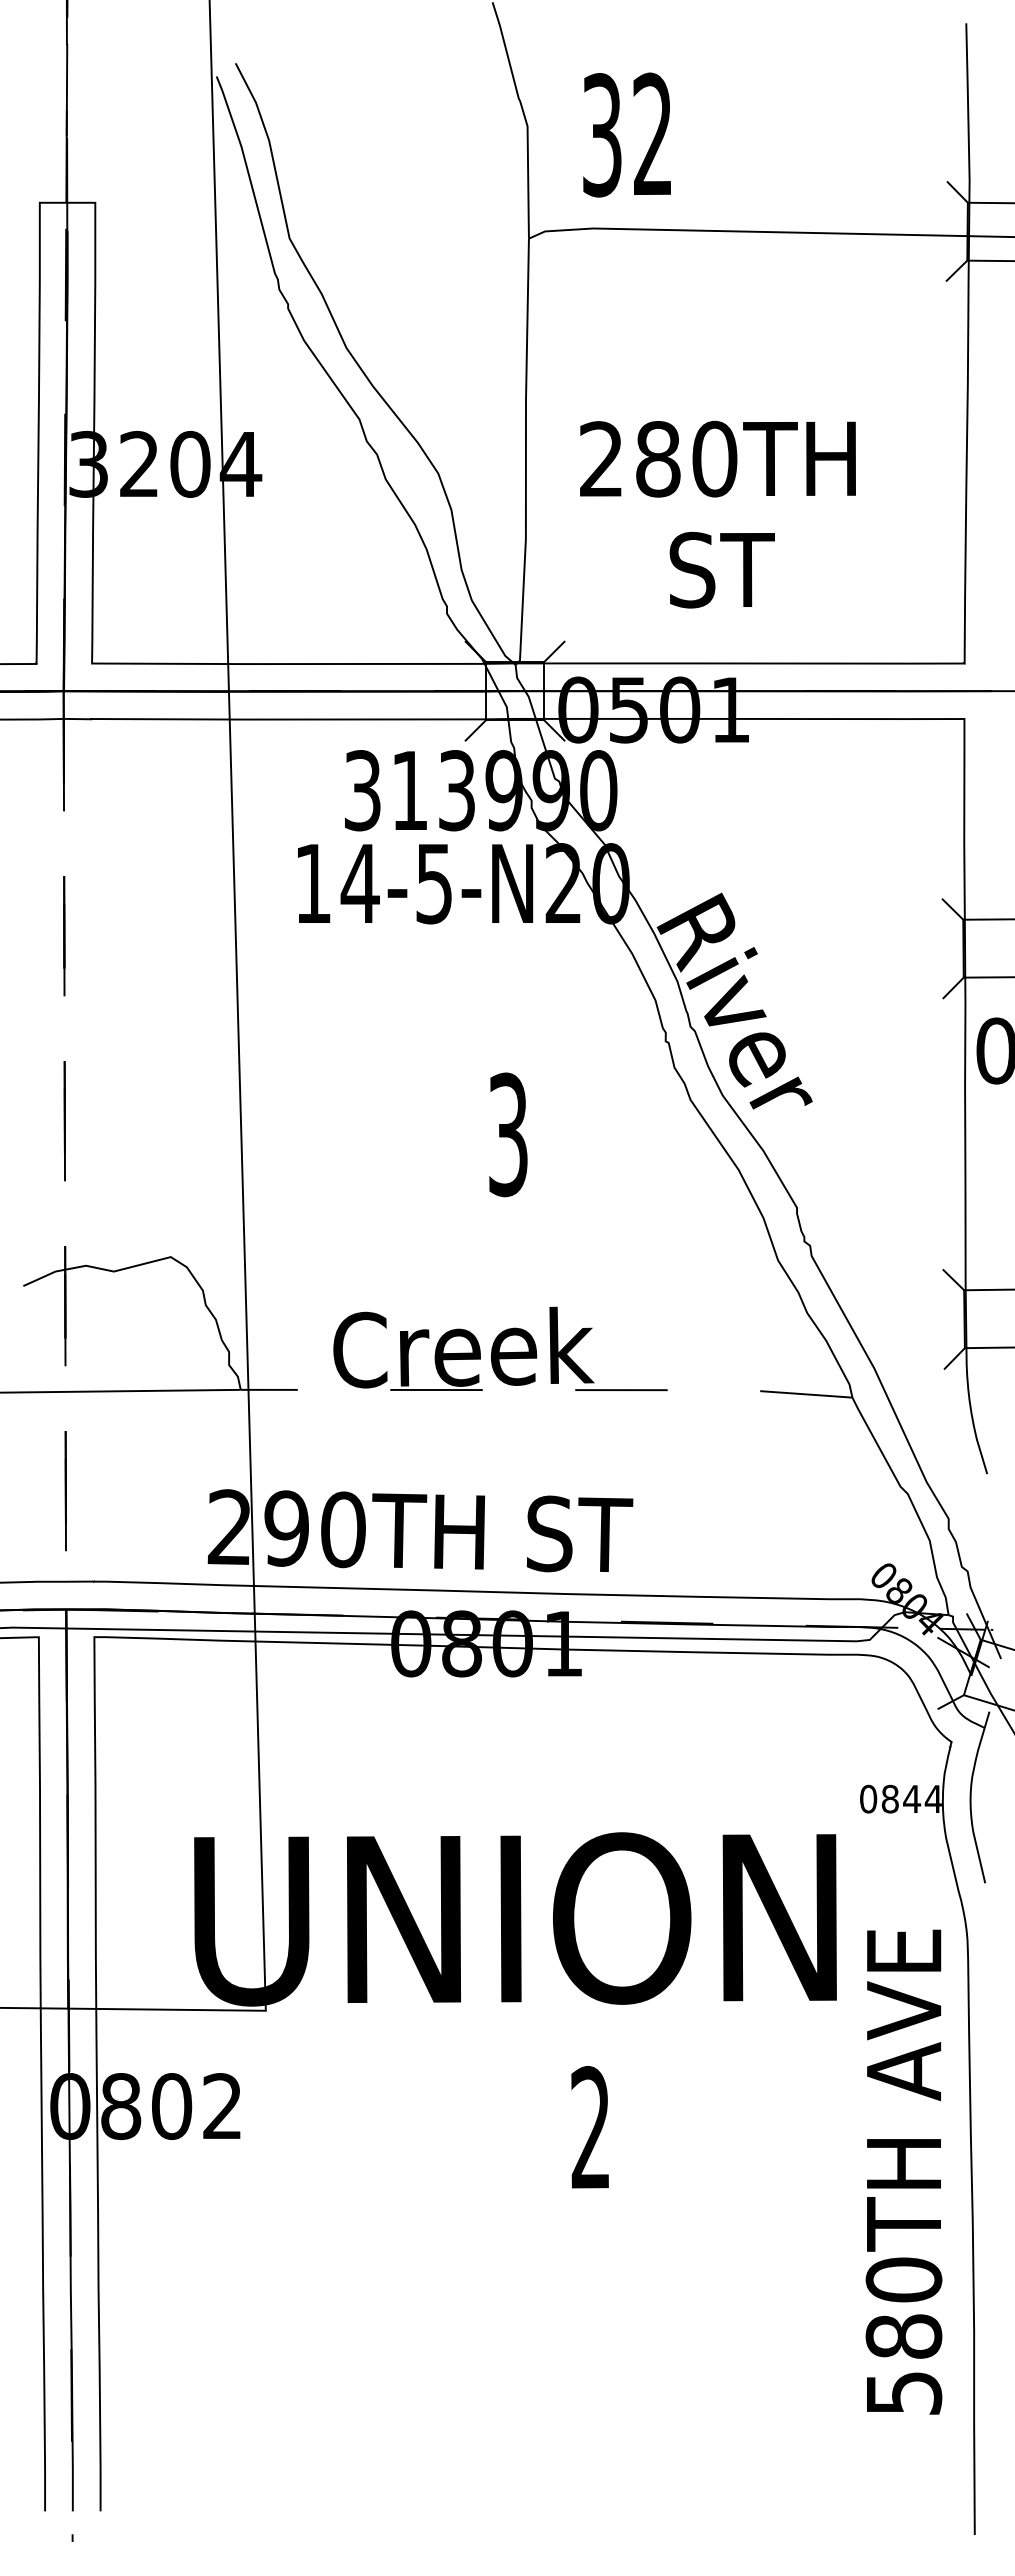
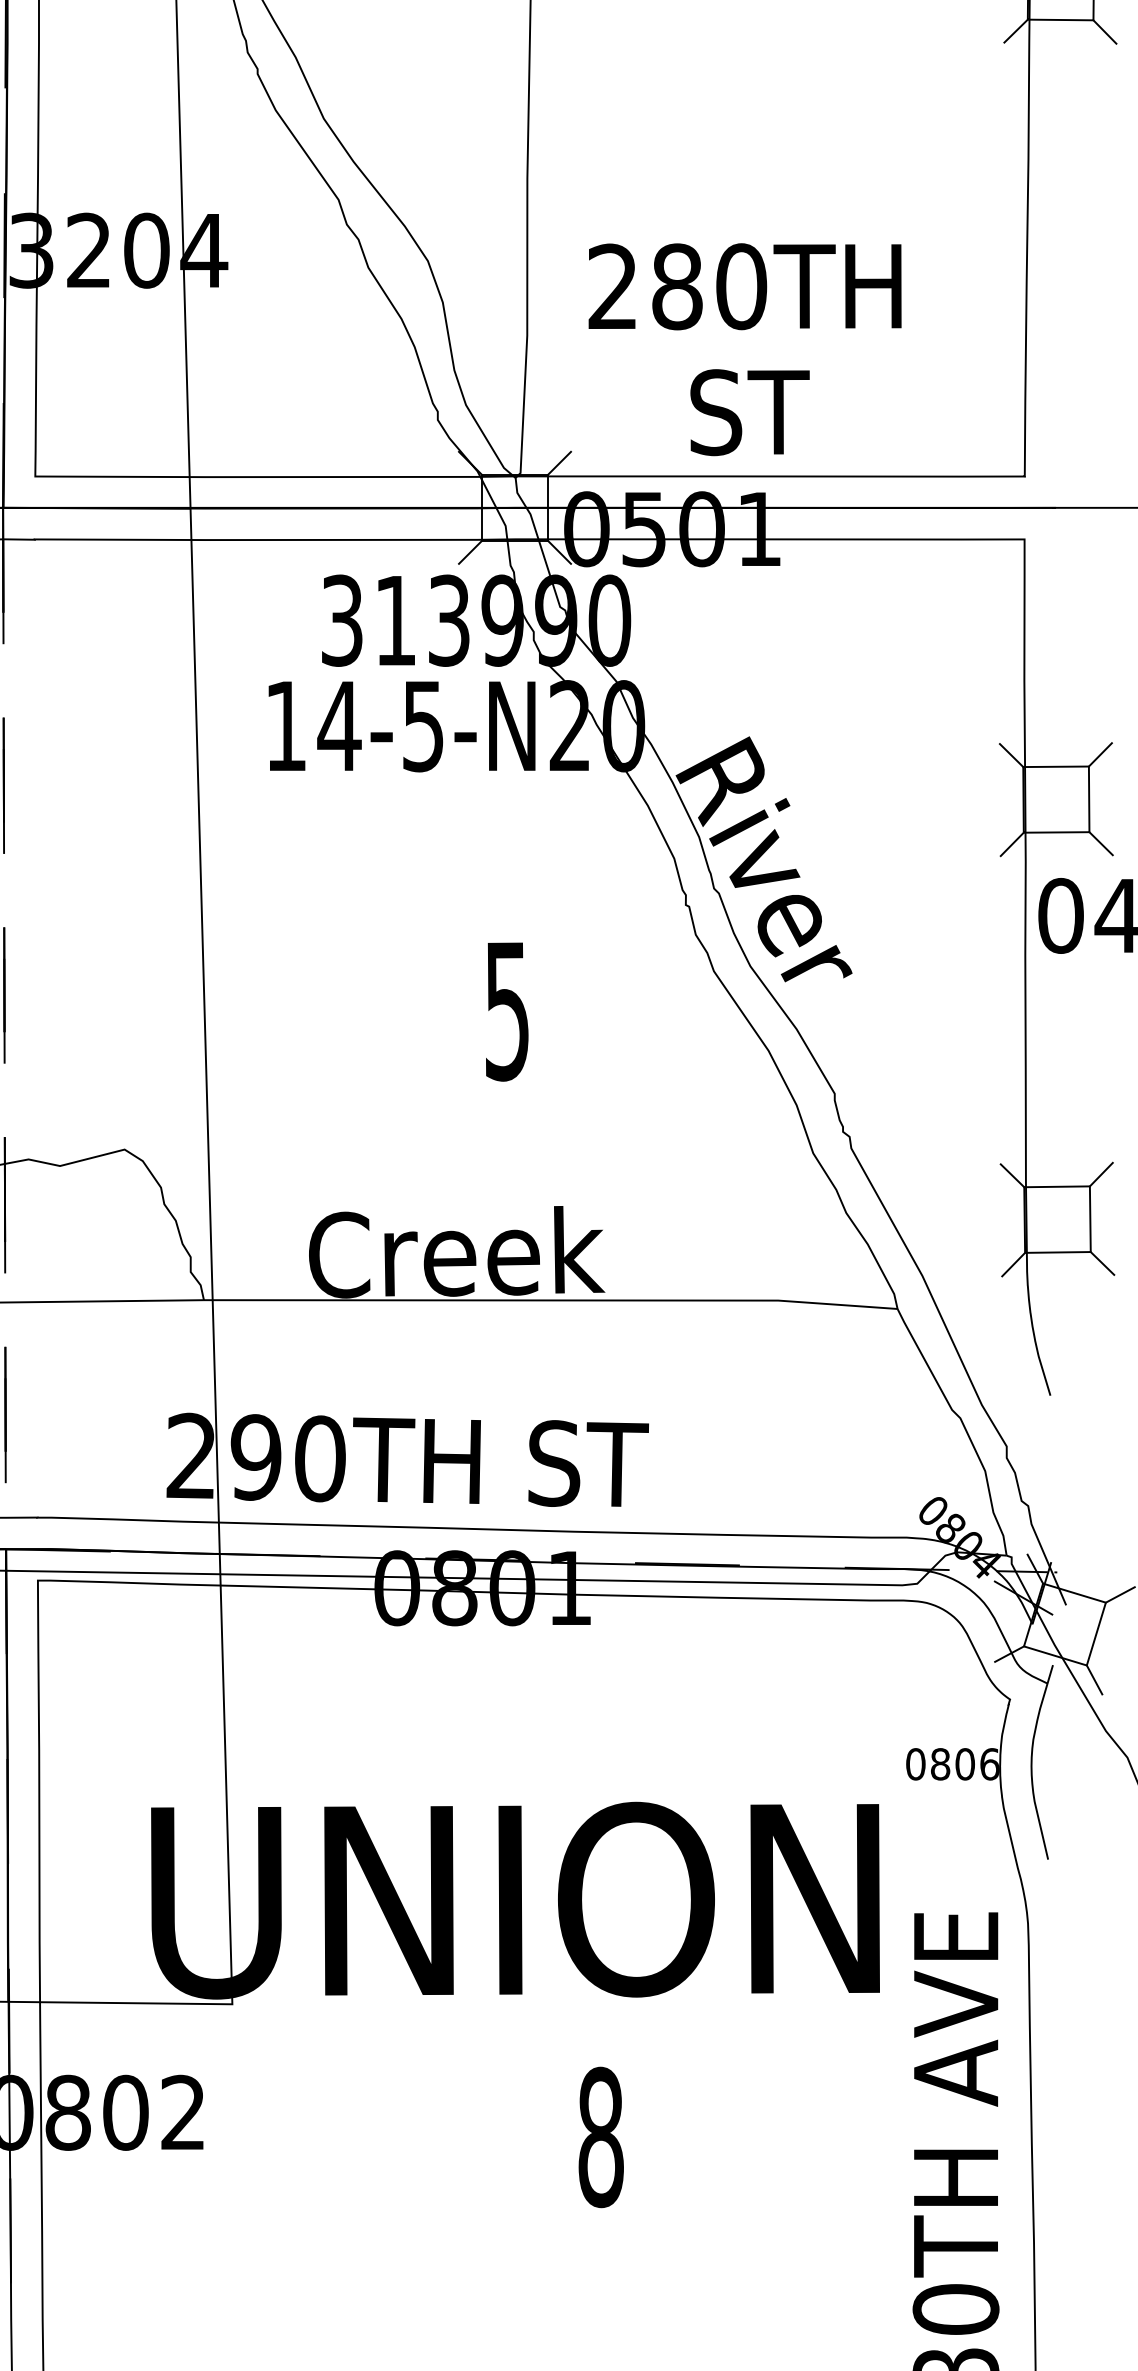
text: (717, 514) -> (744, 349), moved
text: (508, 1134) -> (507, 1010), 3 -> 5
line: (547, 1390) -> (551, 1300), dashed -> solid
text: (922, 1798) -> (977, 1763), 0844 -> 0806
text: (591, 2127) -> (601, 2136), 2 -> 8

